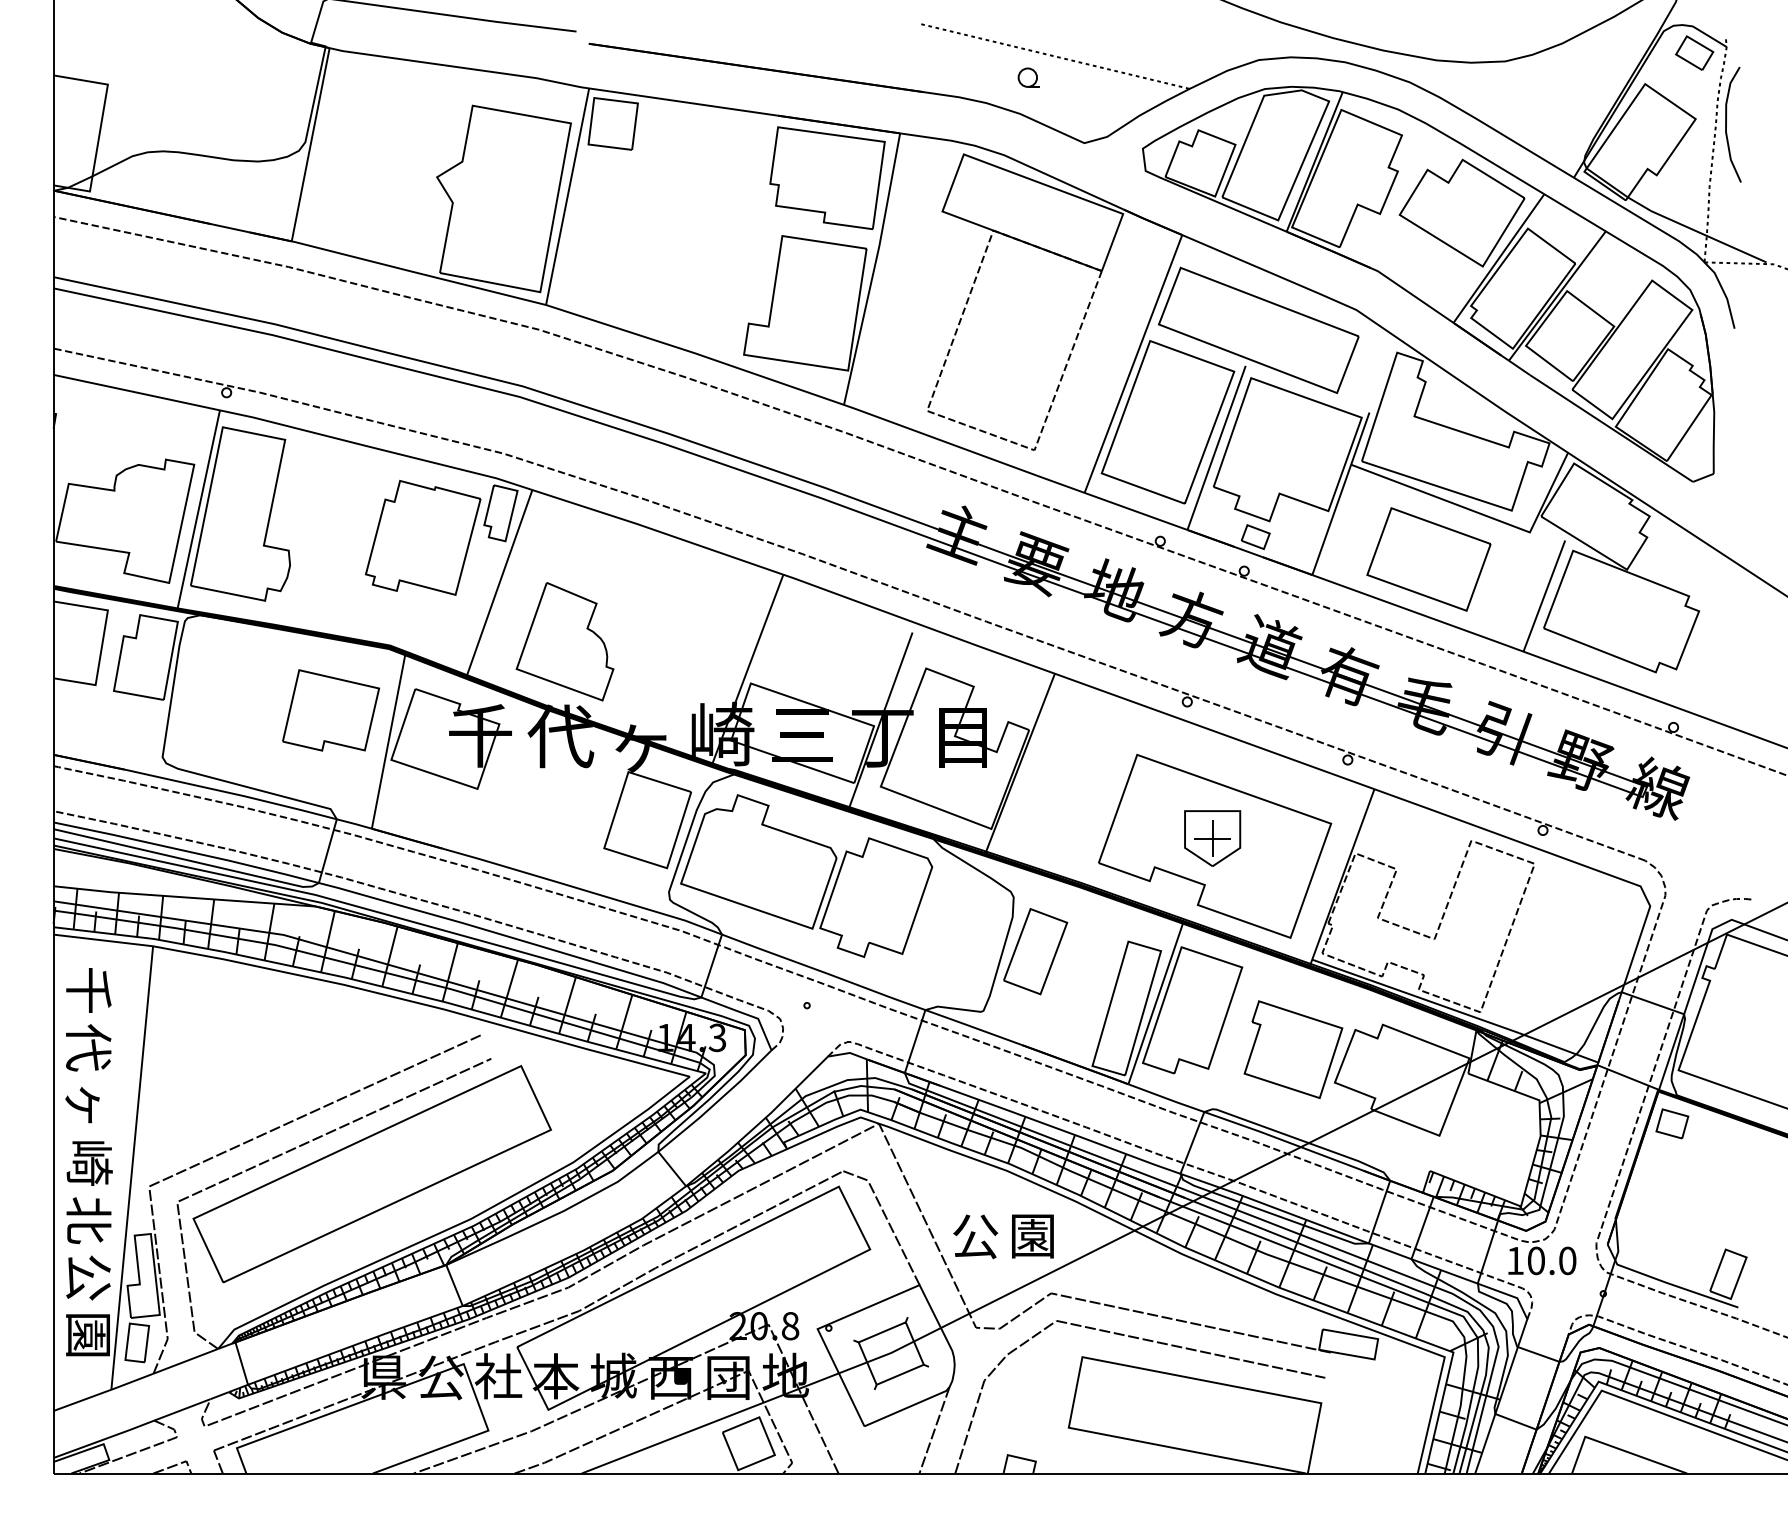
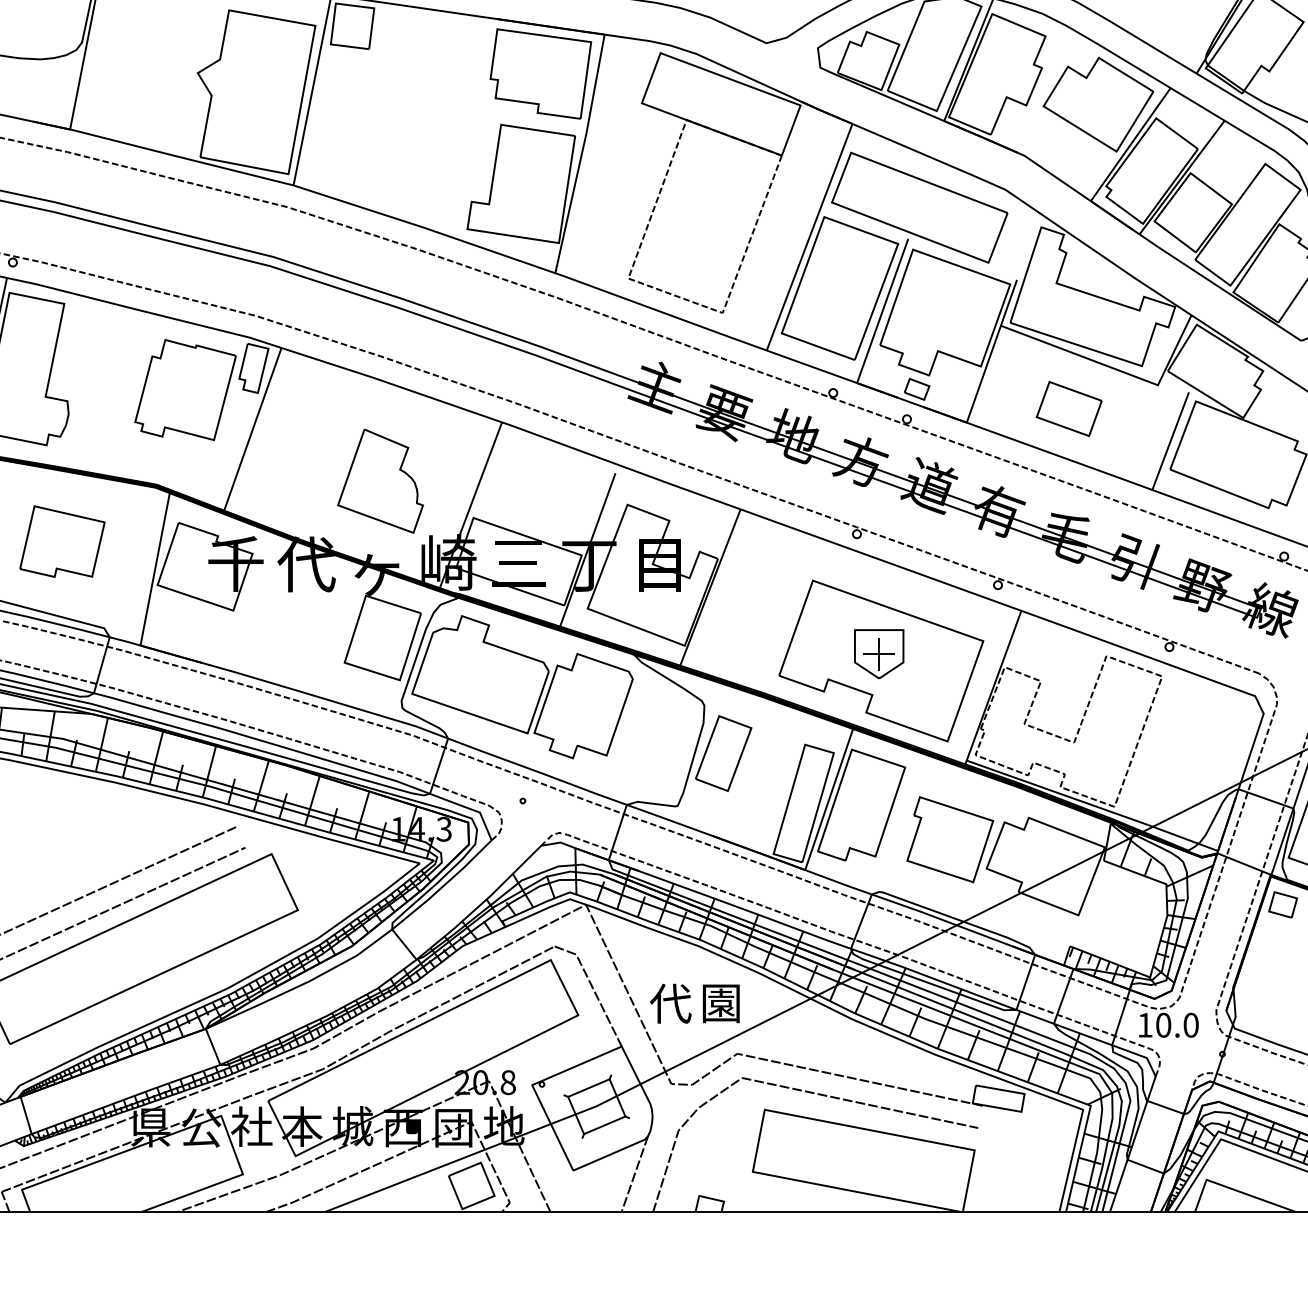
part: (1428, 559) -> (1068, 409), size x0.6
part: (564, 641) -> (380, 481), moved
part: (331, 710) -> (62, 541), moved
text: (975, 1236) -> (670, 1003), 公 -> 代

